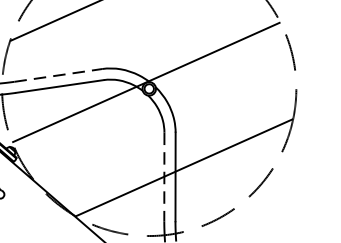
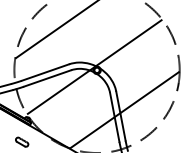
line: (58, 75) -> (45, 72), dashed -> solid
line: (163, 177) -> (114, 117), dashed -> solid

